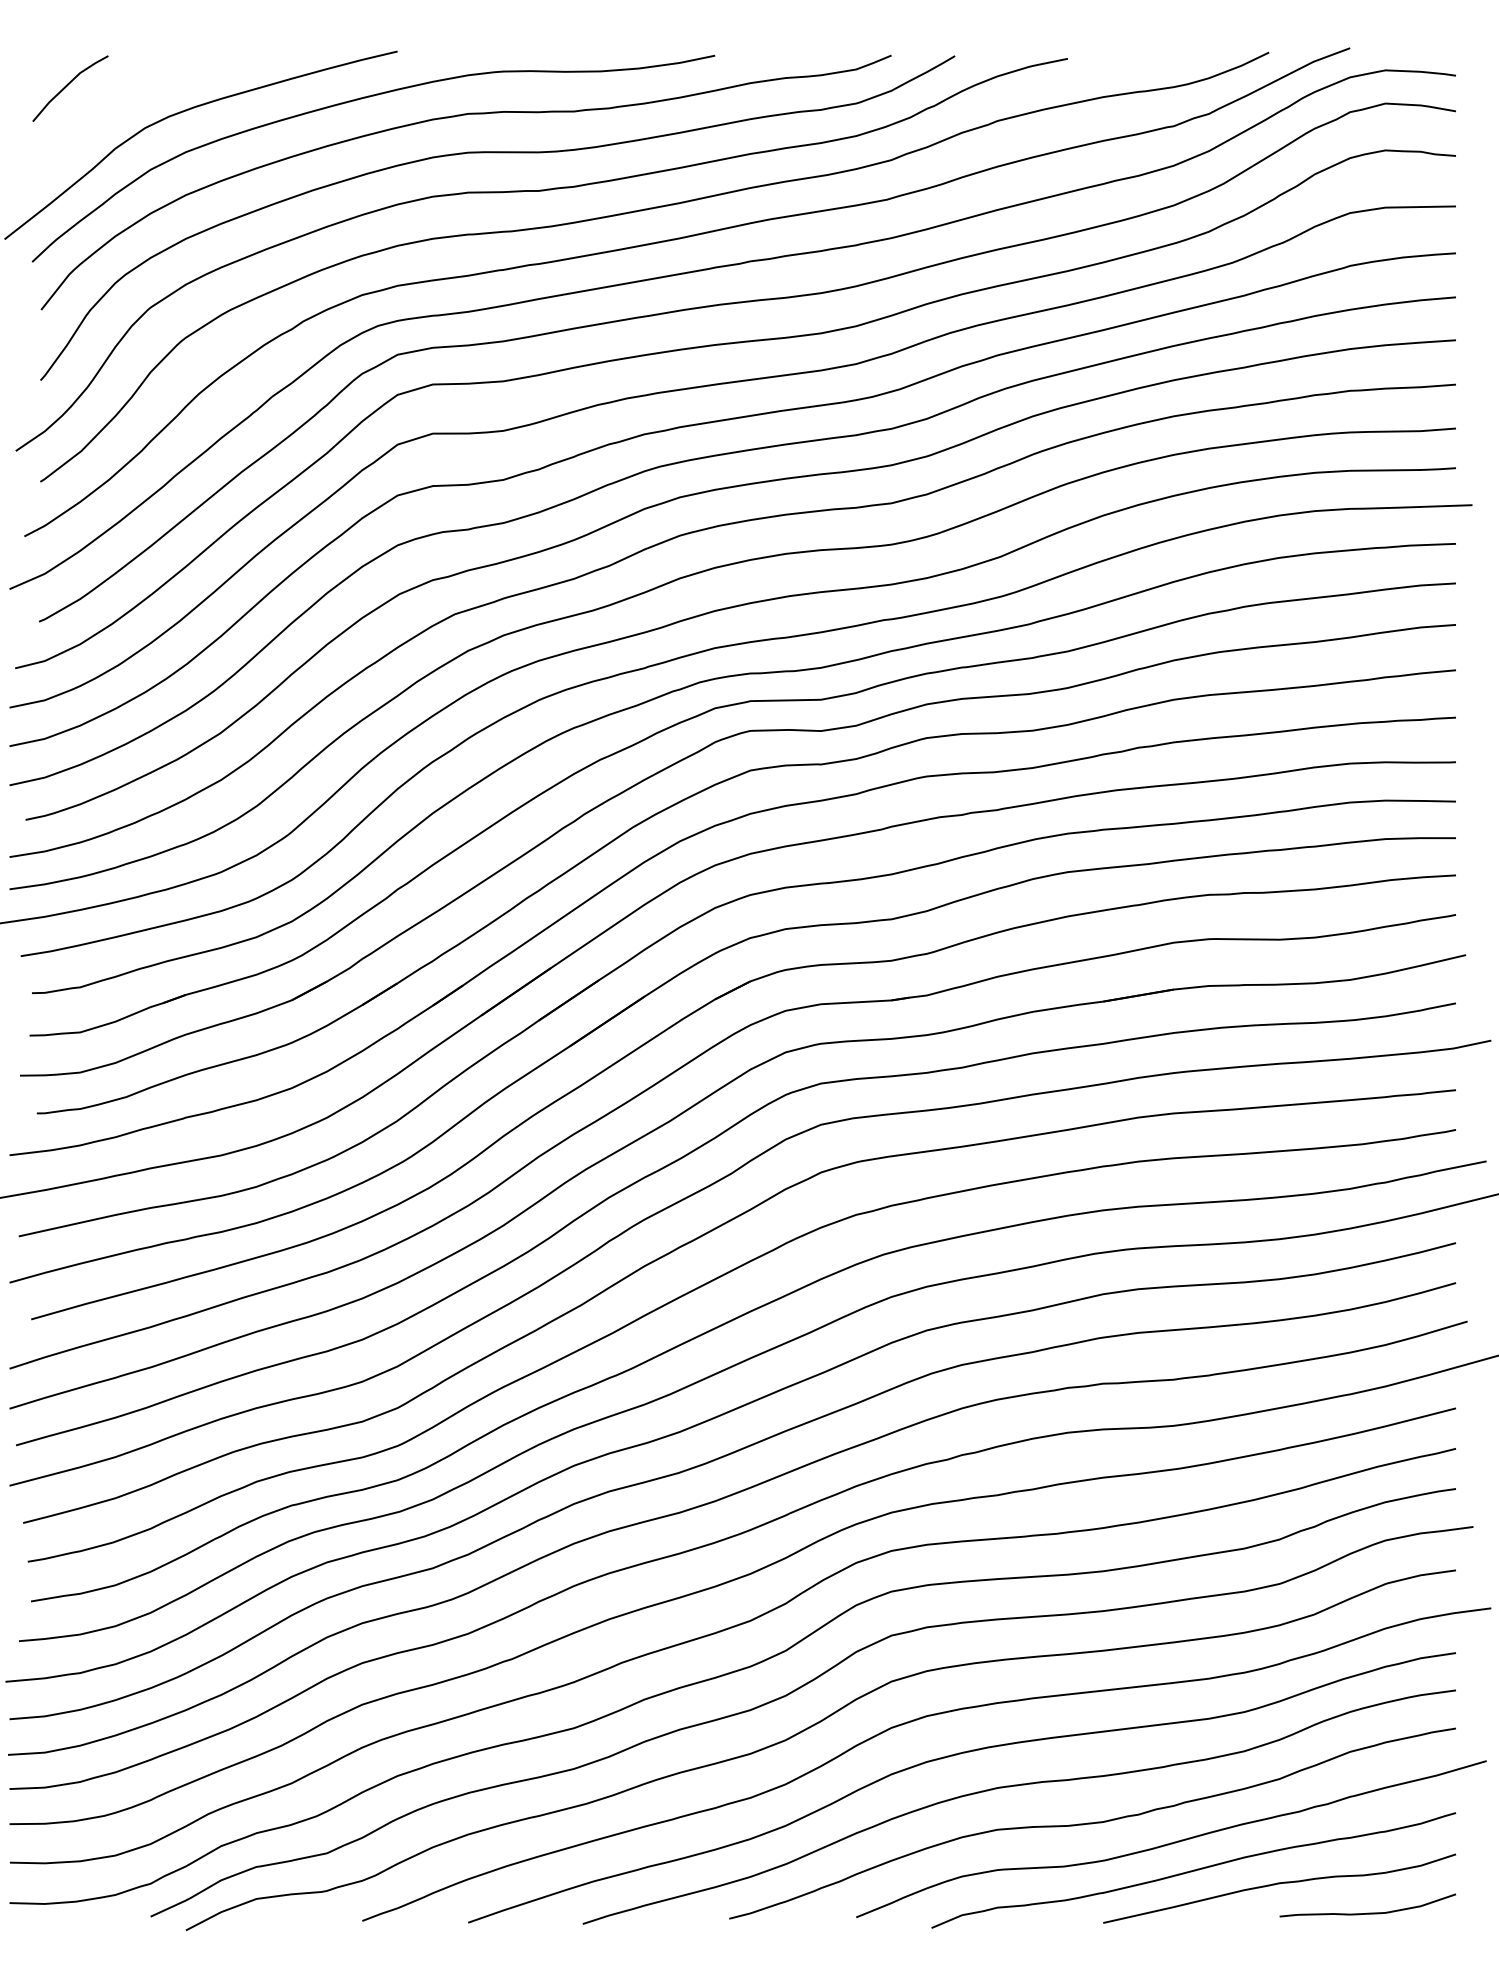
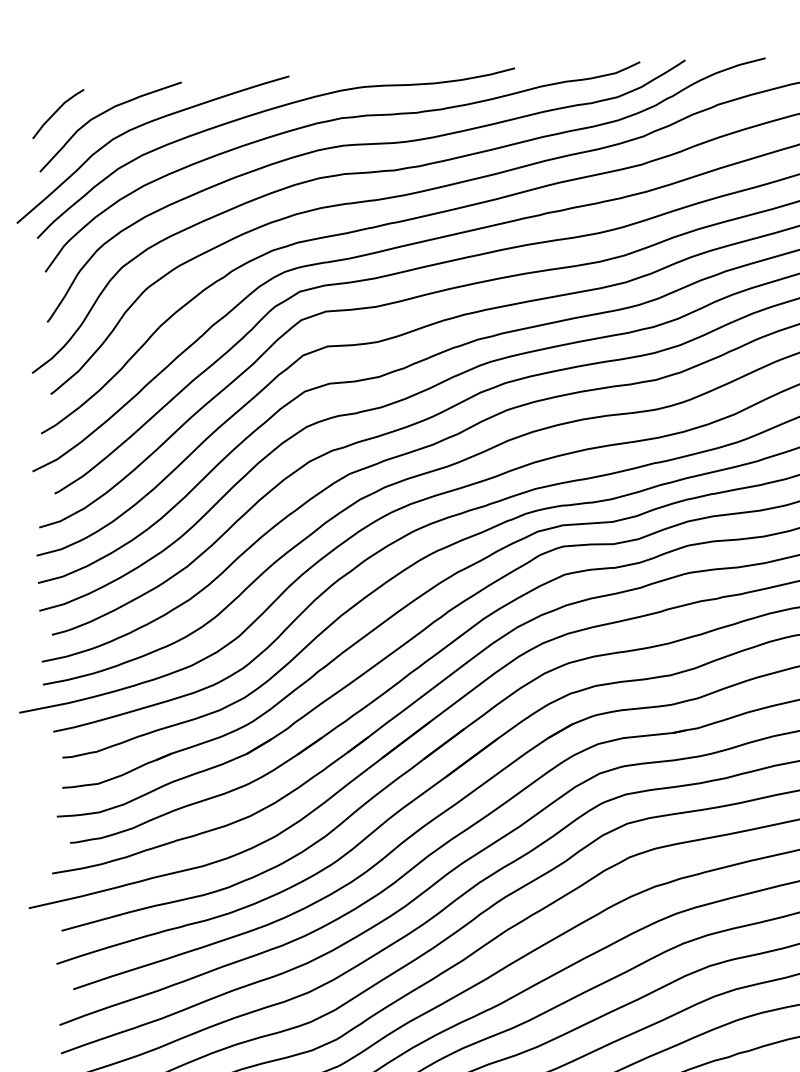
curve: (133, 91) -> (103, 113), added

